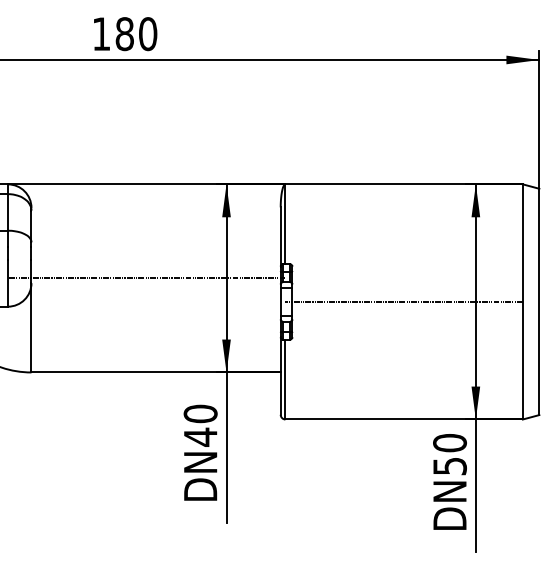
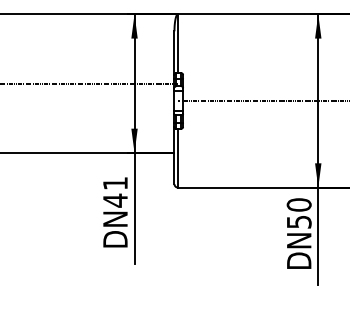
text: (200, 413) -> (115, 183), 40 -> 41

